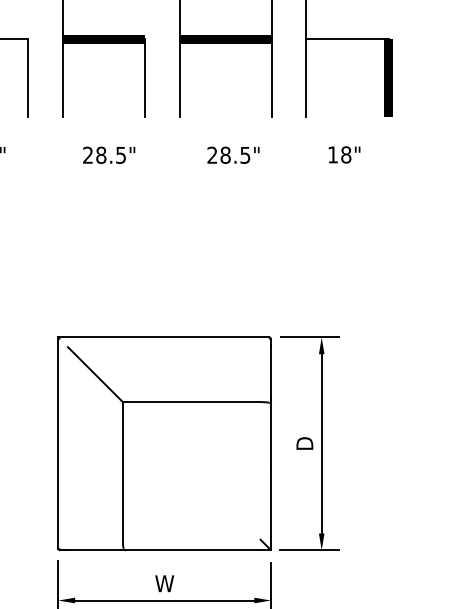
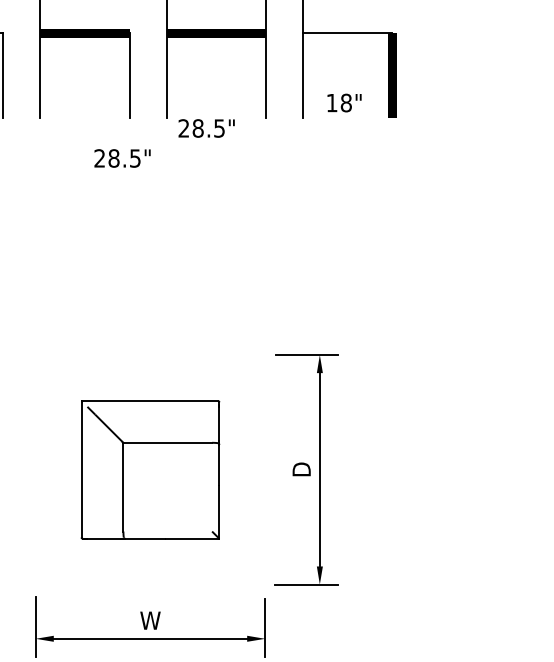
text: (344, 154) -> (344, 102), moved
text: (109, 155) -> (122, 158), moved
text: (233, 155) -> (206, 128), moved
part: (164, 443) -> (150, 469), size x0.6

